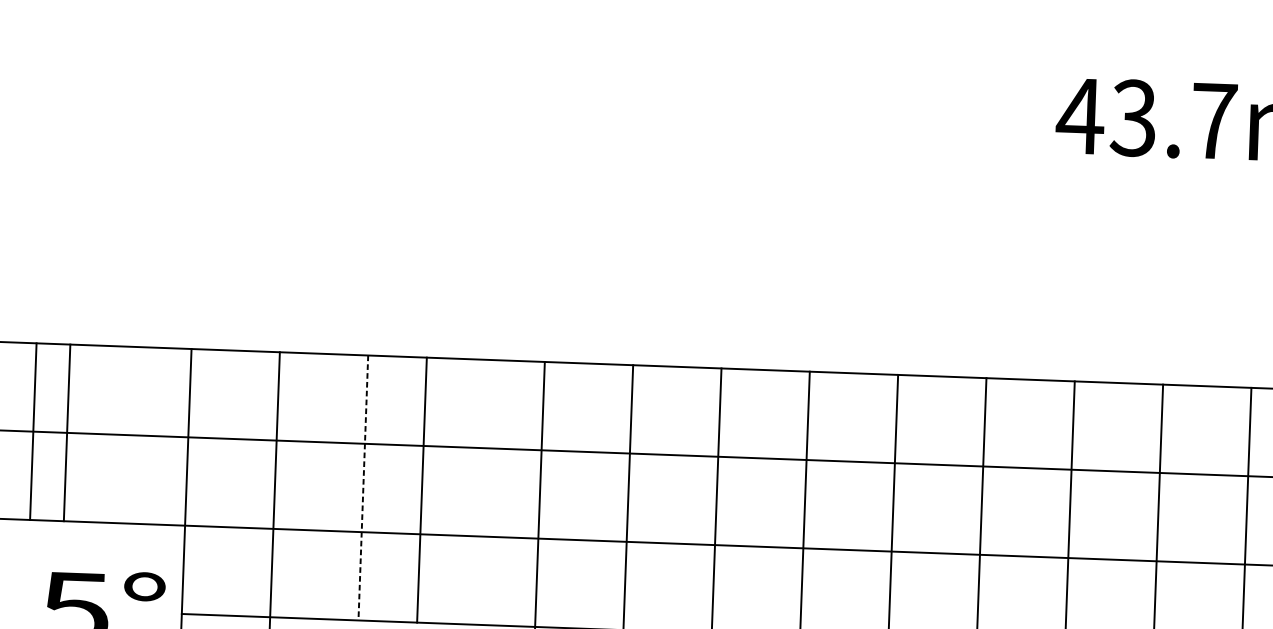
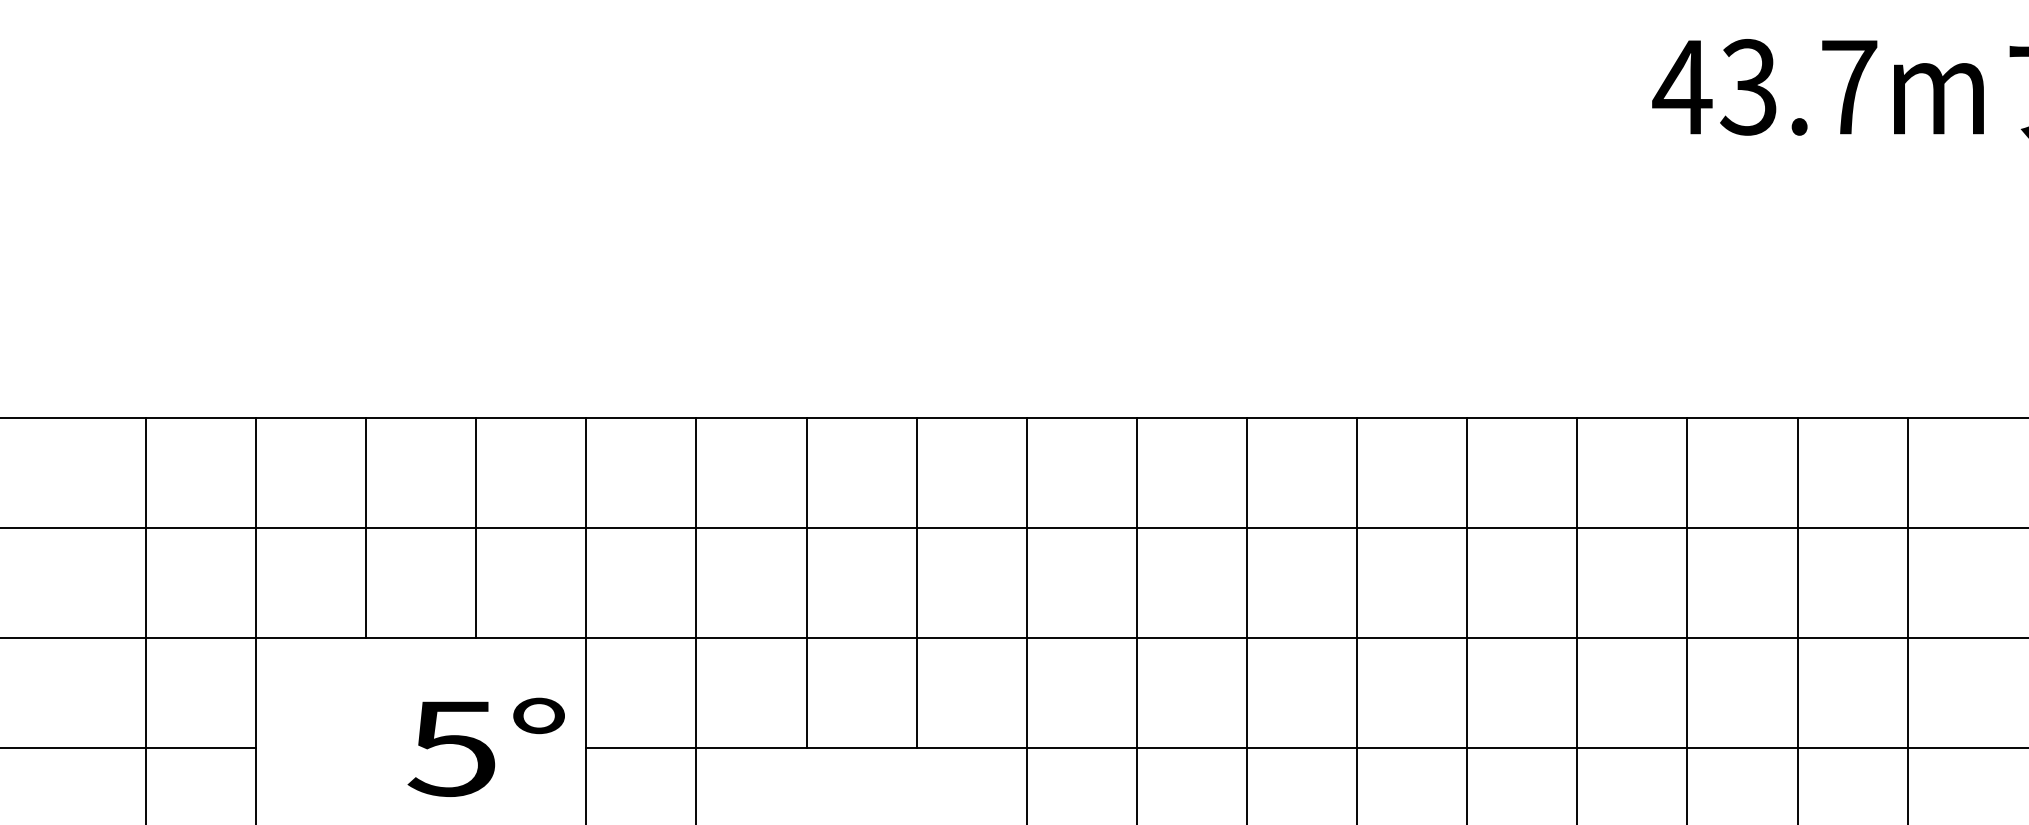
line: (33, 431) -> (366, 527), moved
line: (67, 432) -> (476, 527), moved
line: (363, 488) -> (806, 583), dashed -> solid
line: (421, 489) -> (916, 582), moved

